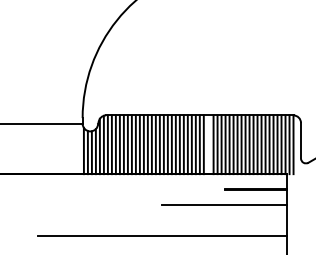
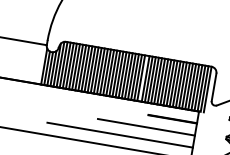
line: (207, 144) -> (140, 77), added
line: (193, 220) -> (120, 135), added

